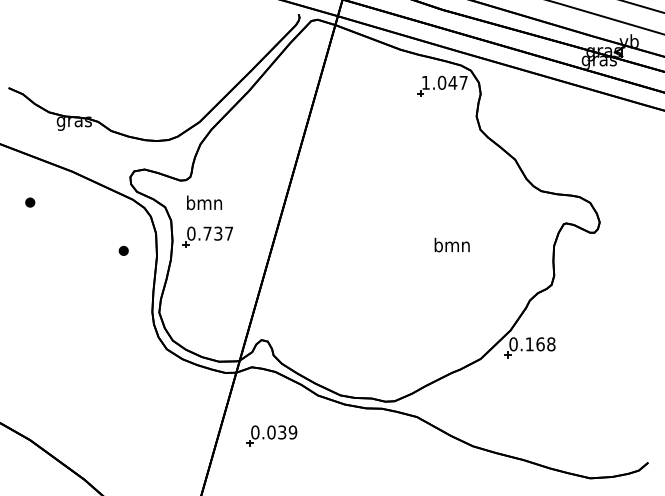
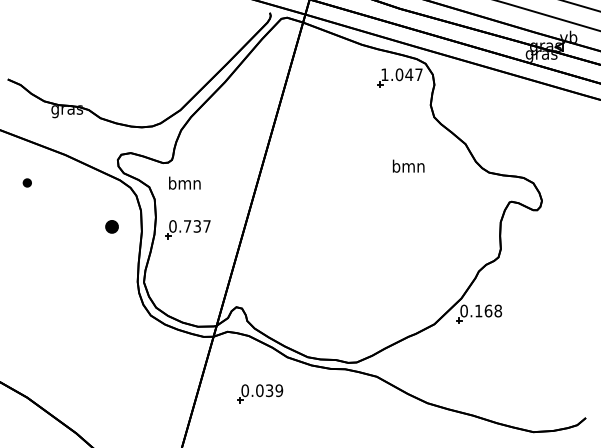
part: (207, 236) -> (187, 228), moved
text: (451, 244) -> (408, 165), moved
part: (123, 250) -> (111, 226), size x1.6
part: (271, 435) -> (259, 393), moved

